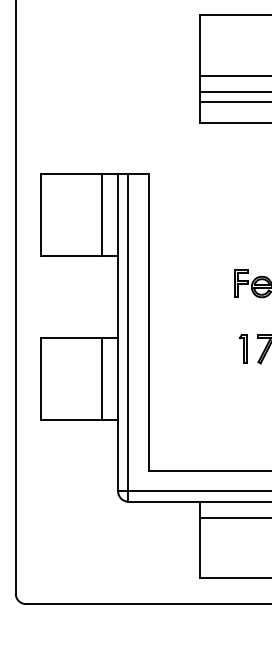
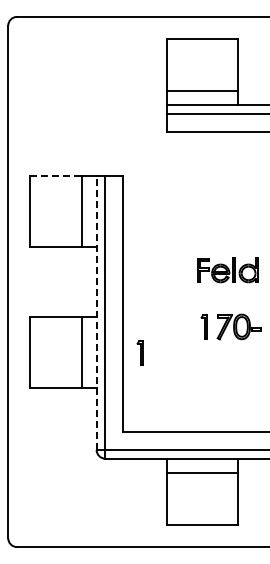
line: (71, 173) -> (56, 175), solid -> dashed
line: (118, 332) -> (96, 312), solid -> dashed
part: (167, 378) -> (139, 352), added

